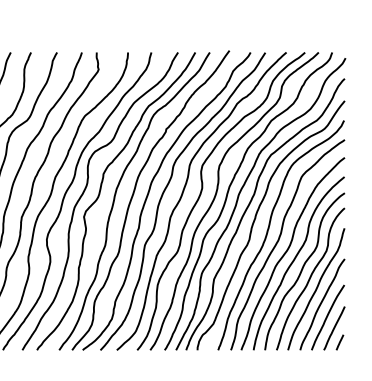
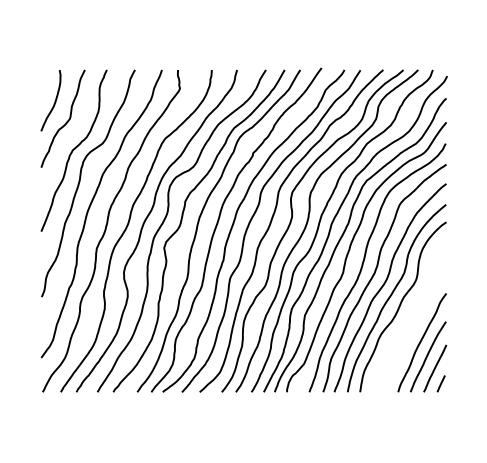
part: (310, 279) -> (409, 315), removed

